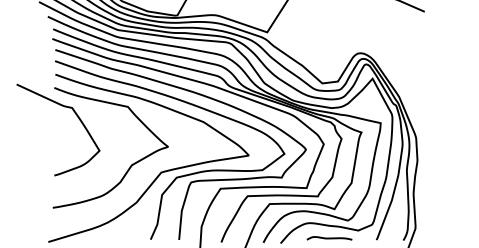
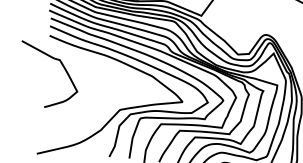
curve: (129, 166) -> (97, 104), removed

